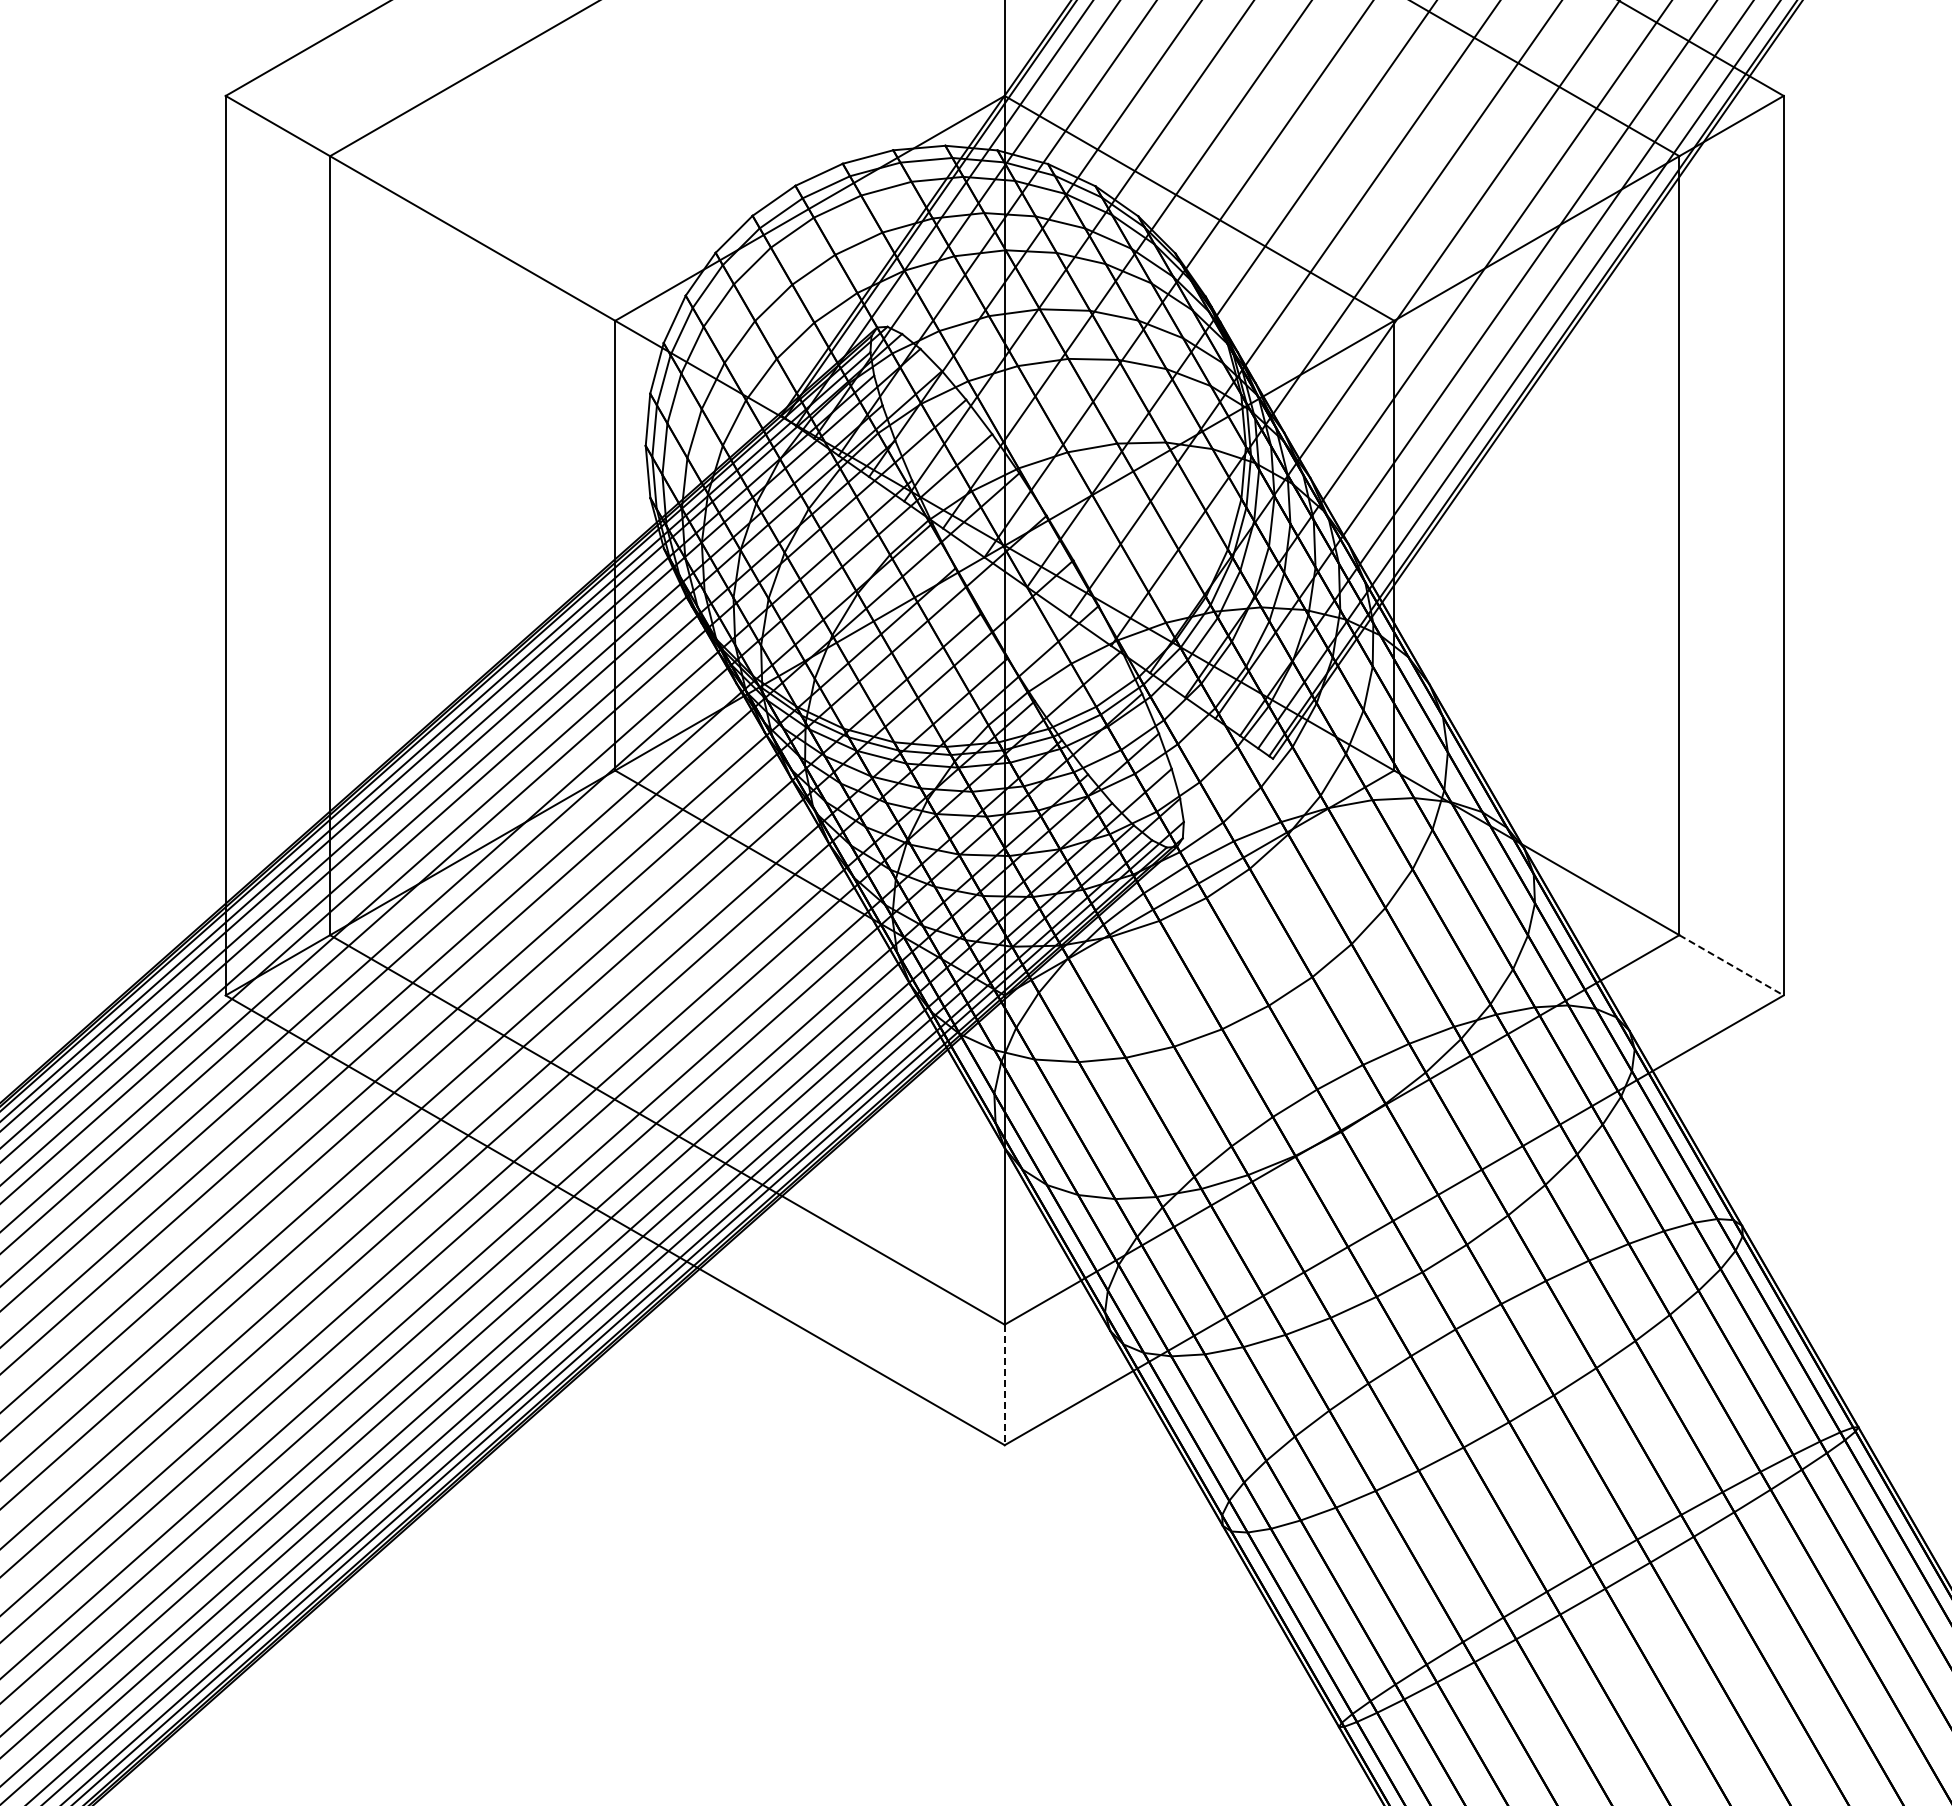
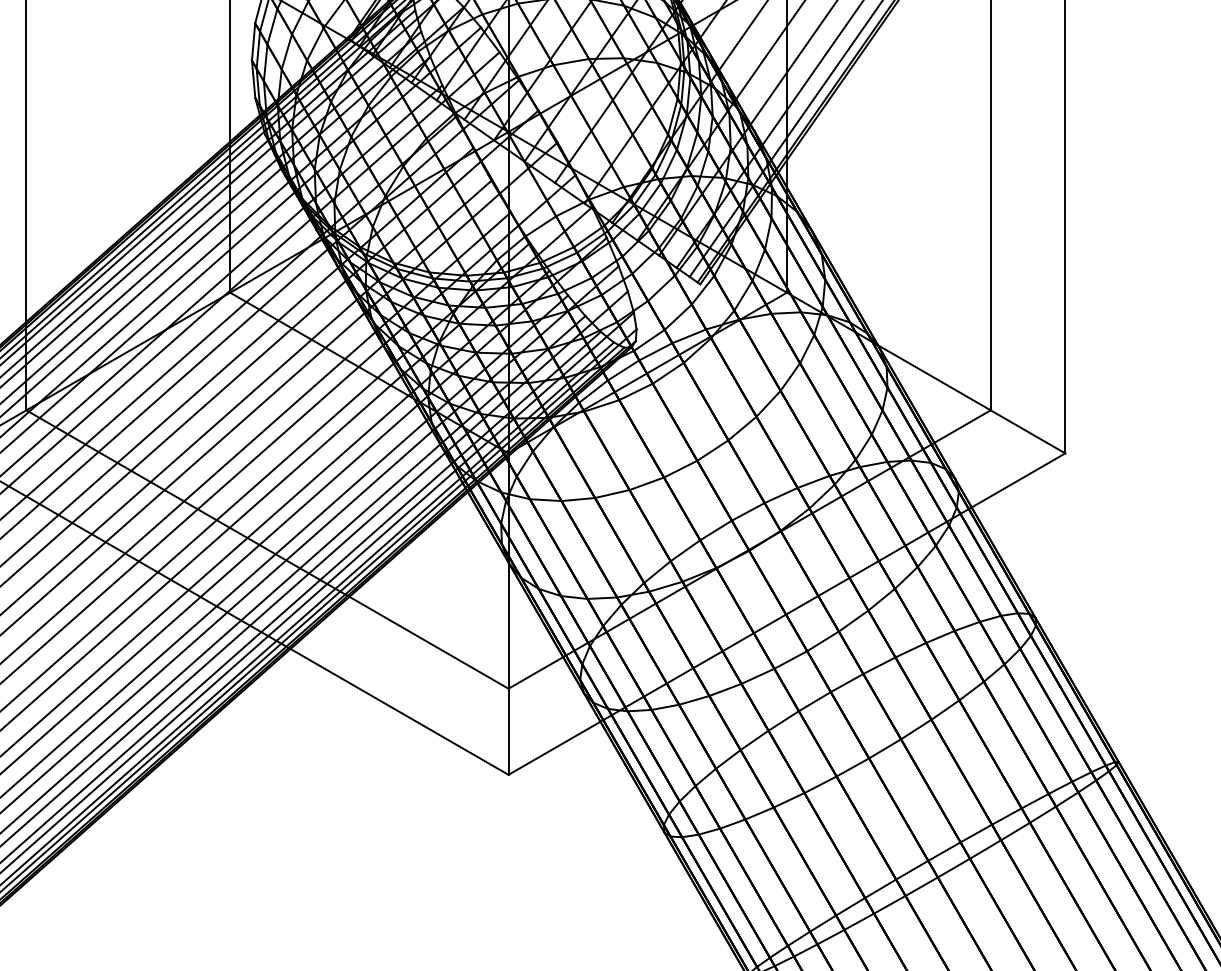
line: (1731, 965) -> (1027, 432), dashed -> solid
line: (1004, 1385) -> (508, 732), dashed -> solid

